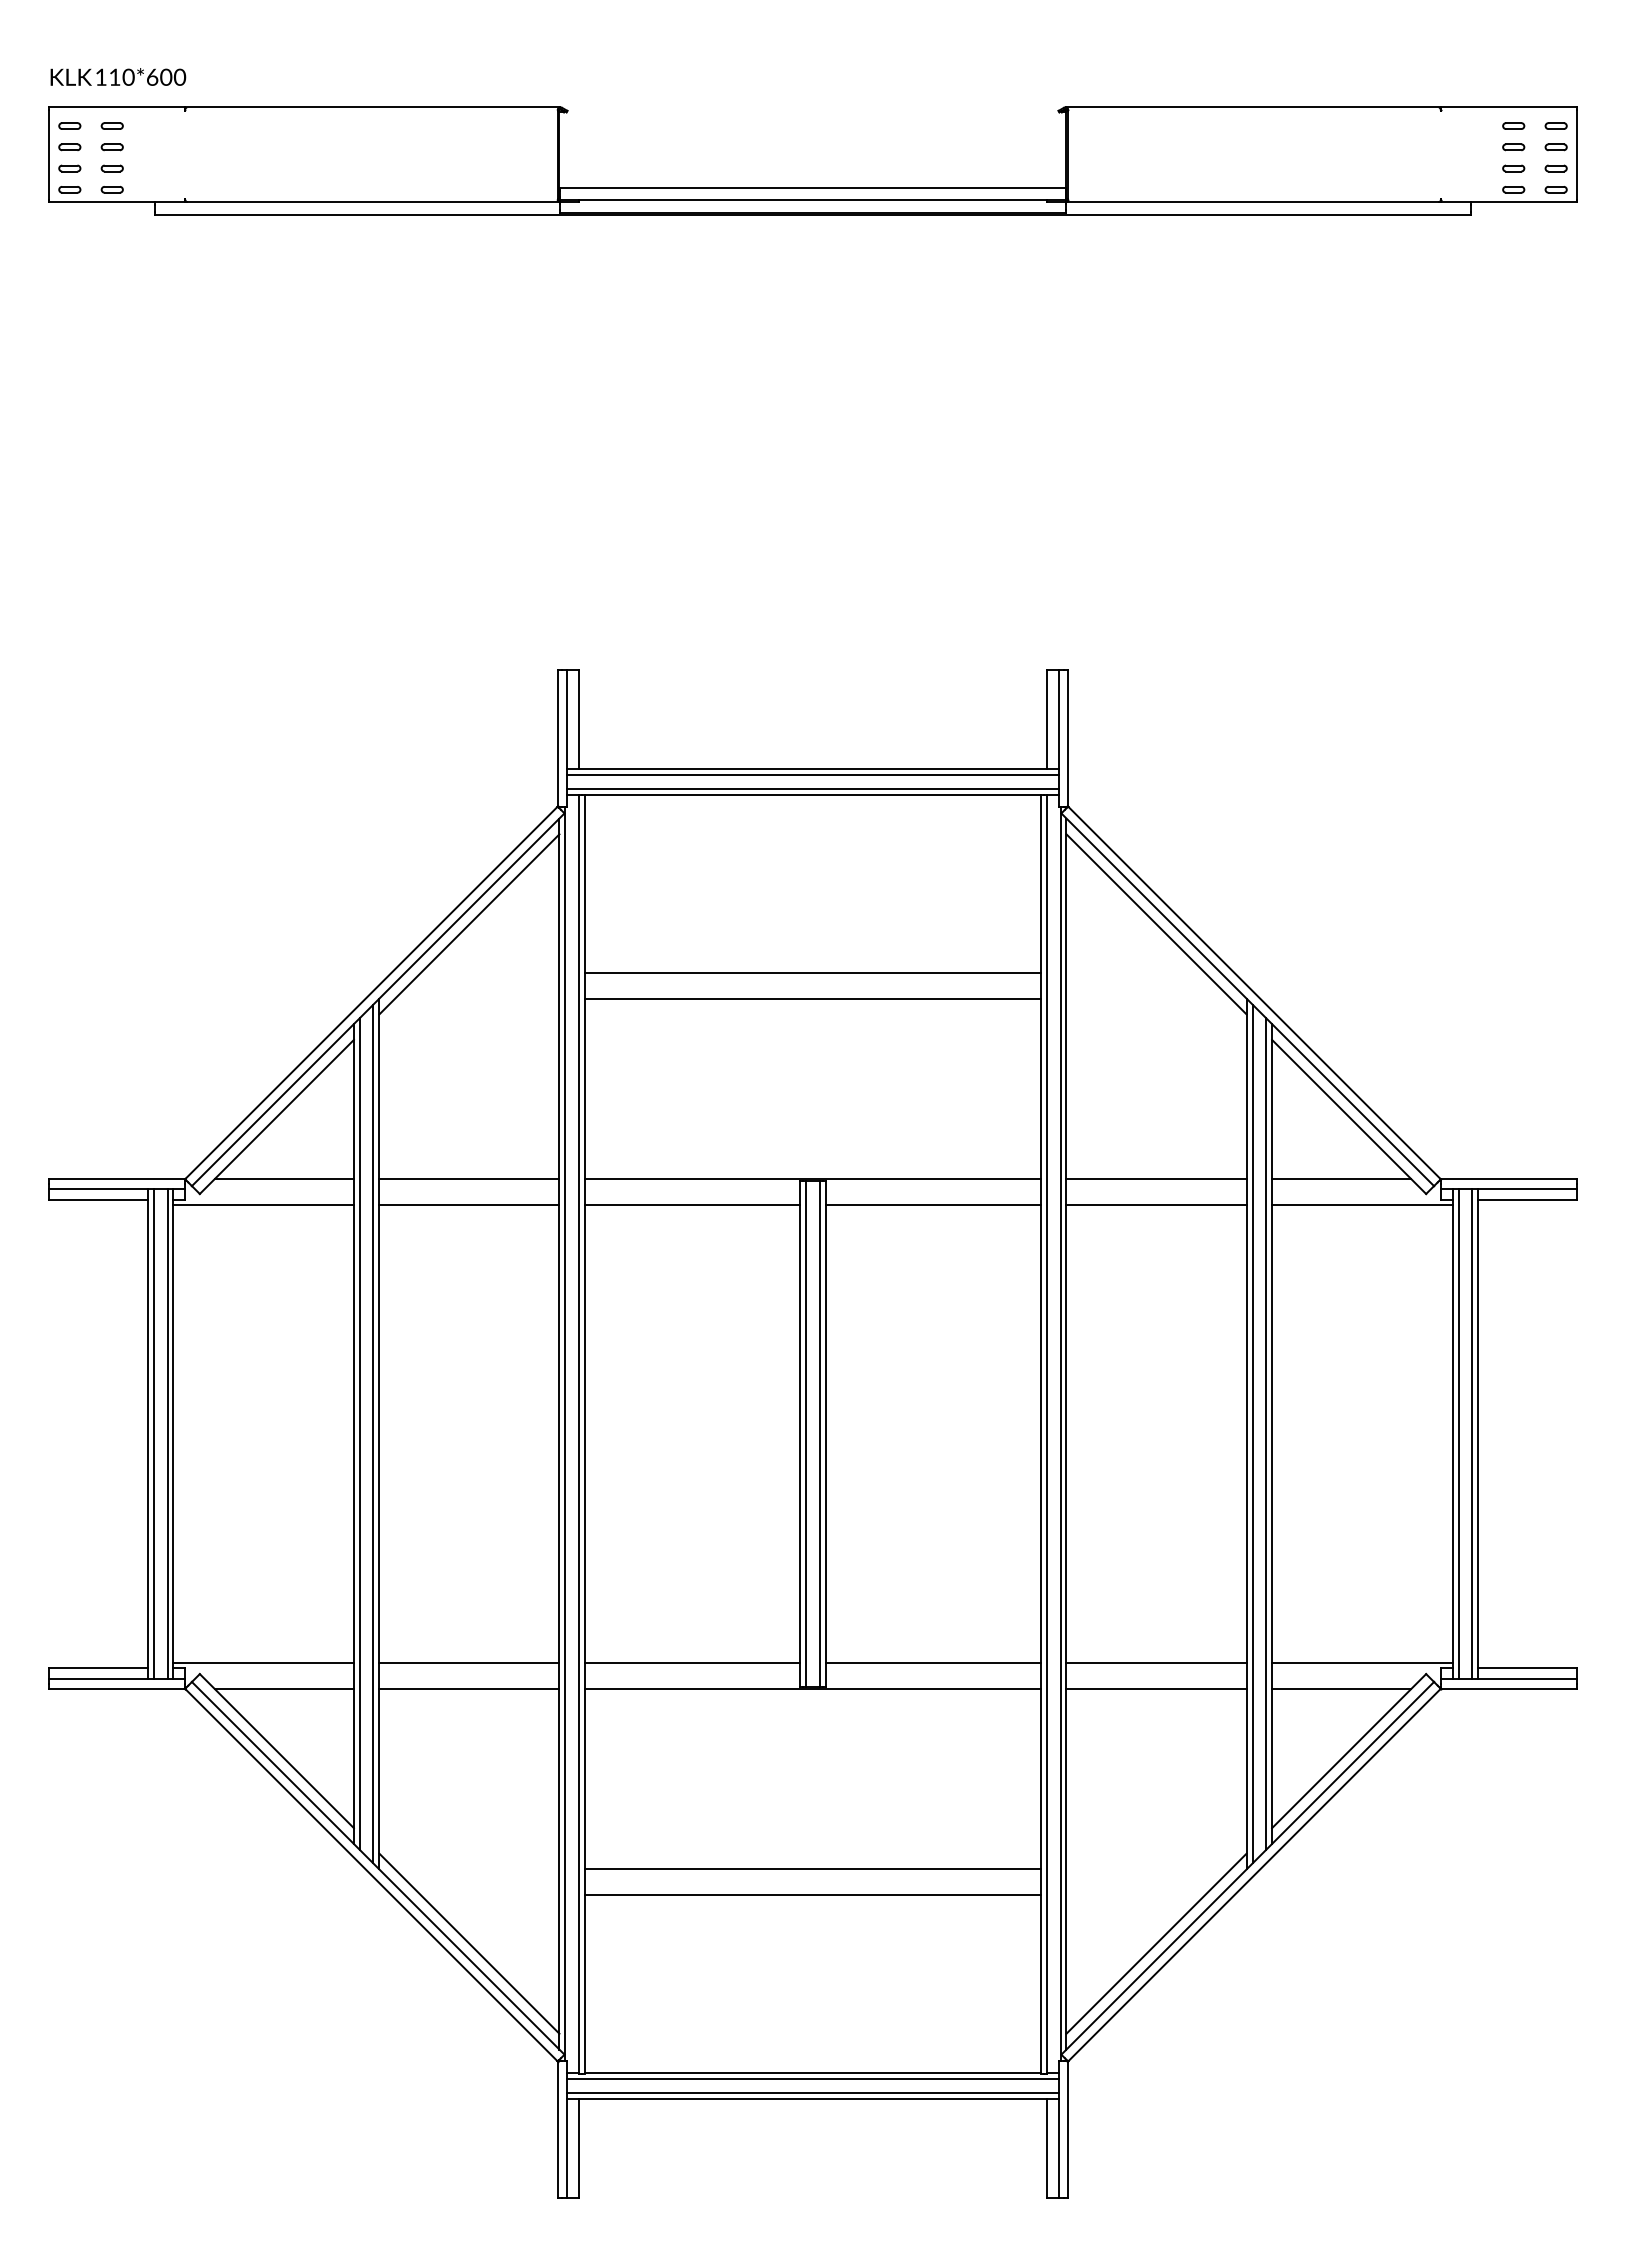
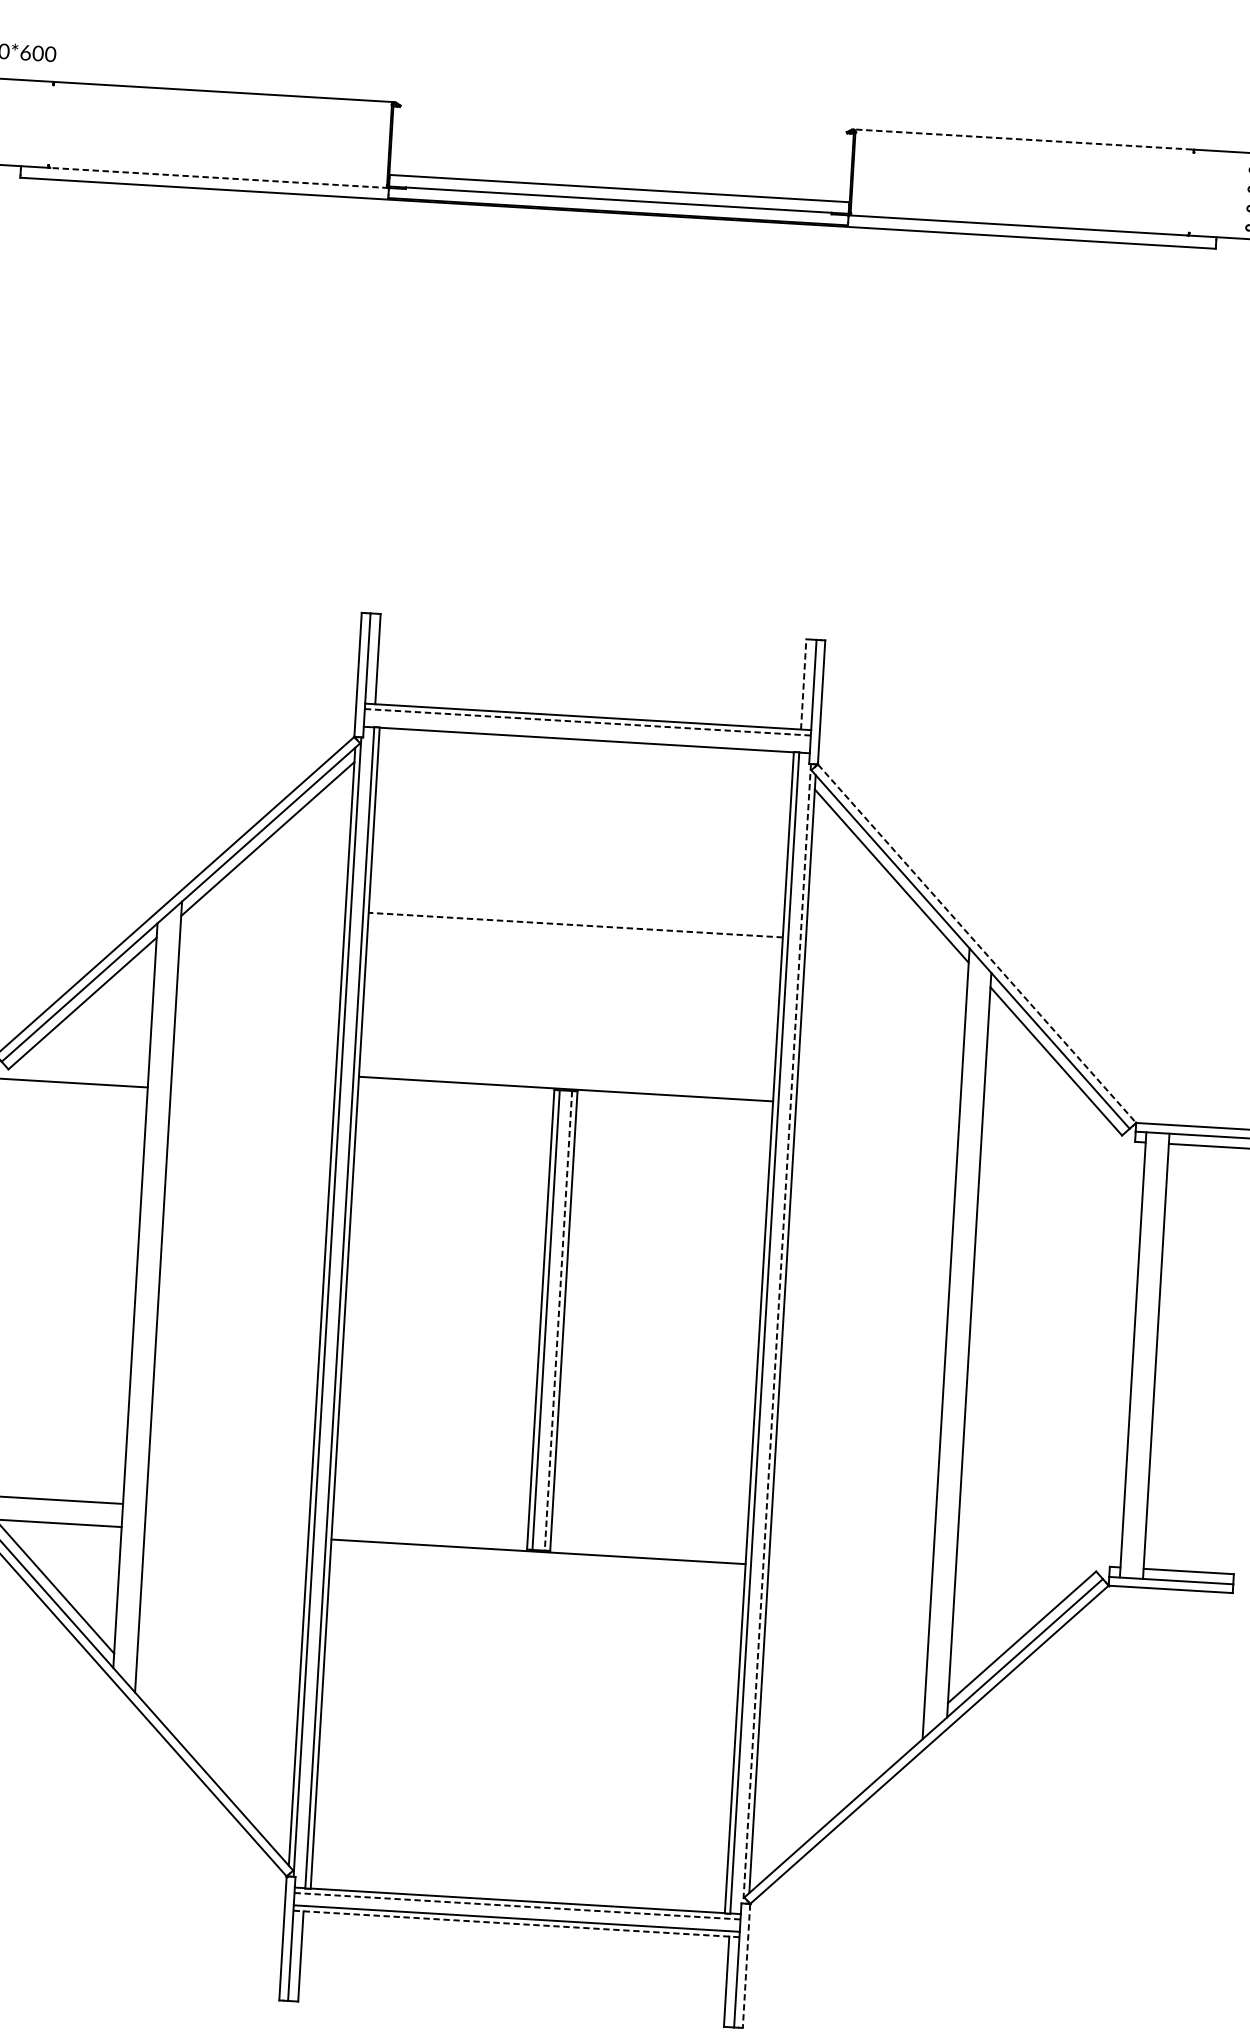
line: (1251, 107) -> (1022, 139), solid -> dashed
line: (372, 202) -> (218, 178), solid -> dashed
line: (1047, 719) -> (803, 684), solid -> dashed
line: (813, 775) -> (588, 722), solid -> dashed
line: (812, 788) -> (586, 734), removed
line: (812, 973) -> (576, 902), removed
line: (1254, 993) -> (977, 944), solid -> dashed
line: (812, 998) -> (575, 924), solid -> dashed
line: (283, 1179) -> (85, 1060), removed
line: (469, 1179) -> (254, 1070), removed
line: (1156, 1179) -> (877, 1107), removed
line: (1341, 1179) -> (1045, 1117), removed
line: (469, 1204) -> (252, 1093), removed
line: (692, 1204) -> (455, 1105), removed
line: (933, 1204) -> (674, 1118), removed
line: (1156, 1204) -> (876, 1130), removed
line: (1362, 1204) -> (1063, 1141), removed
line: (359, 1433) -> (140, 1295), removed
line: (373, 1433) -> (153, 1296), removed
line: (1252, 1433) -> (951, 1343), removed
line: (1266, 1433) -> (964, 1344), removed
line: (1458, 1433) -> (1138, 1354), removed
line: (1472, 1433) -> (1151, 1355), removed
line: (819, 1434) -> (558, 1321), solid -> dashed
line: (1060, 1434) -> (777, 1334), solid -> dashed
line: (469, 1663) -> (228, 1510), removed
line: (692, 1663) -> (430, 1522), removed
line: (933, 1663) -> (649, 1535), removed
line: (1156, 1663) -> (851, 1547), removed
line: (1362, 1663) -> (1038, 1558), removed
line: (469, 1688) -> (226, 1532), removed
line: (1156, 1688) -> (850, 1570), removed
line: (1341, 1688) -> (1018, 1580), removed
line: (812, 1869) -> (528, 1715), removed
line: (812, 1894) -> (527, 1738), removed
line: (469, 1943) -> (212, 1764), removed
line: (1156, 1943) -> (836, 1801), removed
line: (813, 2079) -> (517, 1906), solid -> dashed
line: (813, 2098) -> (516, 1923), solid -> dashed
line: (1068, 2130) -> (746, 1966), solid -> dashed

